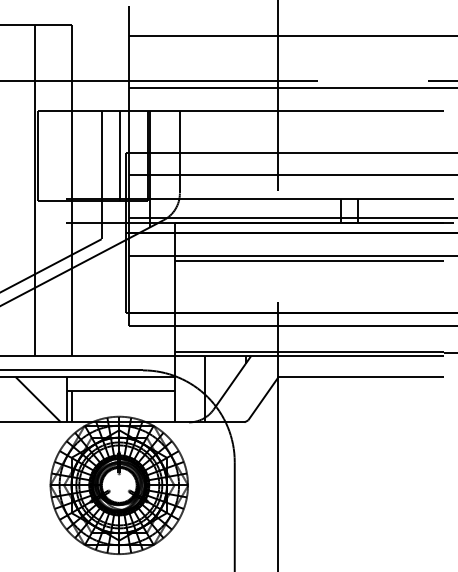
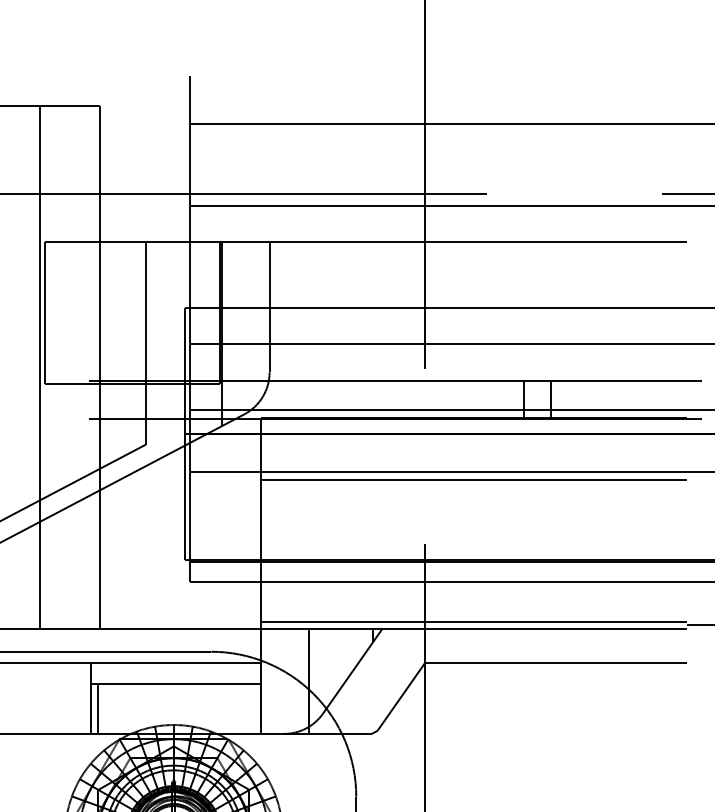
line: (119, 155) -> (174, 312), removed
line: (37, 399) -> (44, 697), removed

